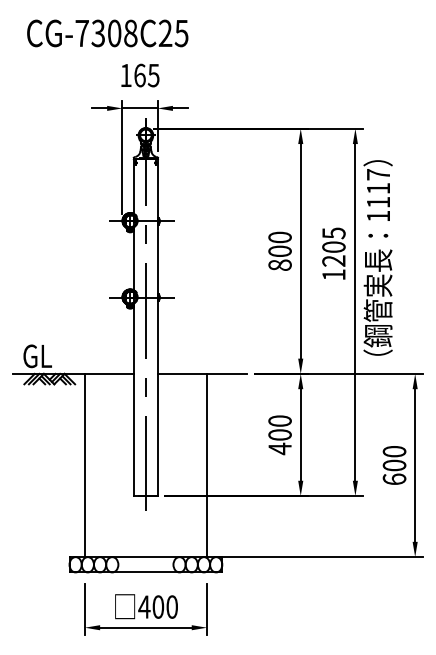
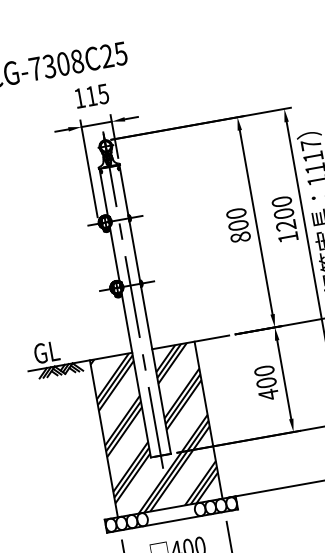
text: (139, 75) -> (91, 96), 165 -> 115
text: (333, 233) -> (281, 202), 1205 -> 1200
hatch: (145, 465) -> (155, 429), added

